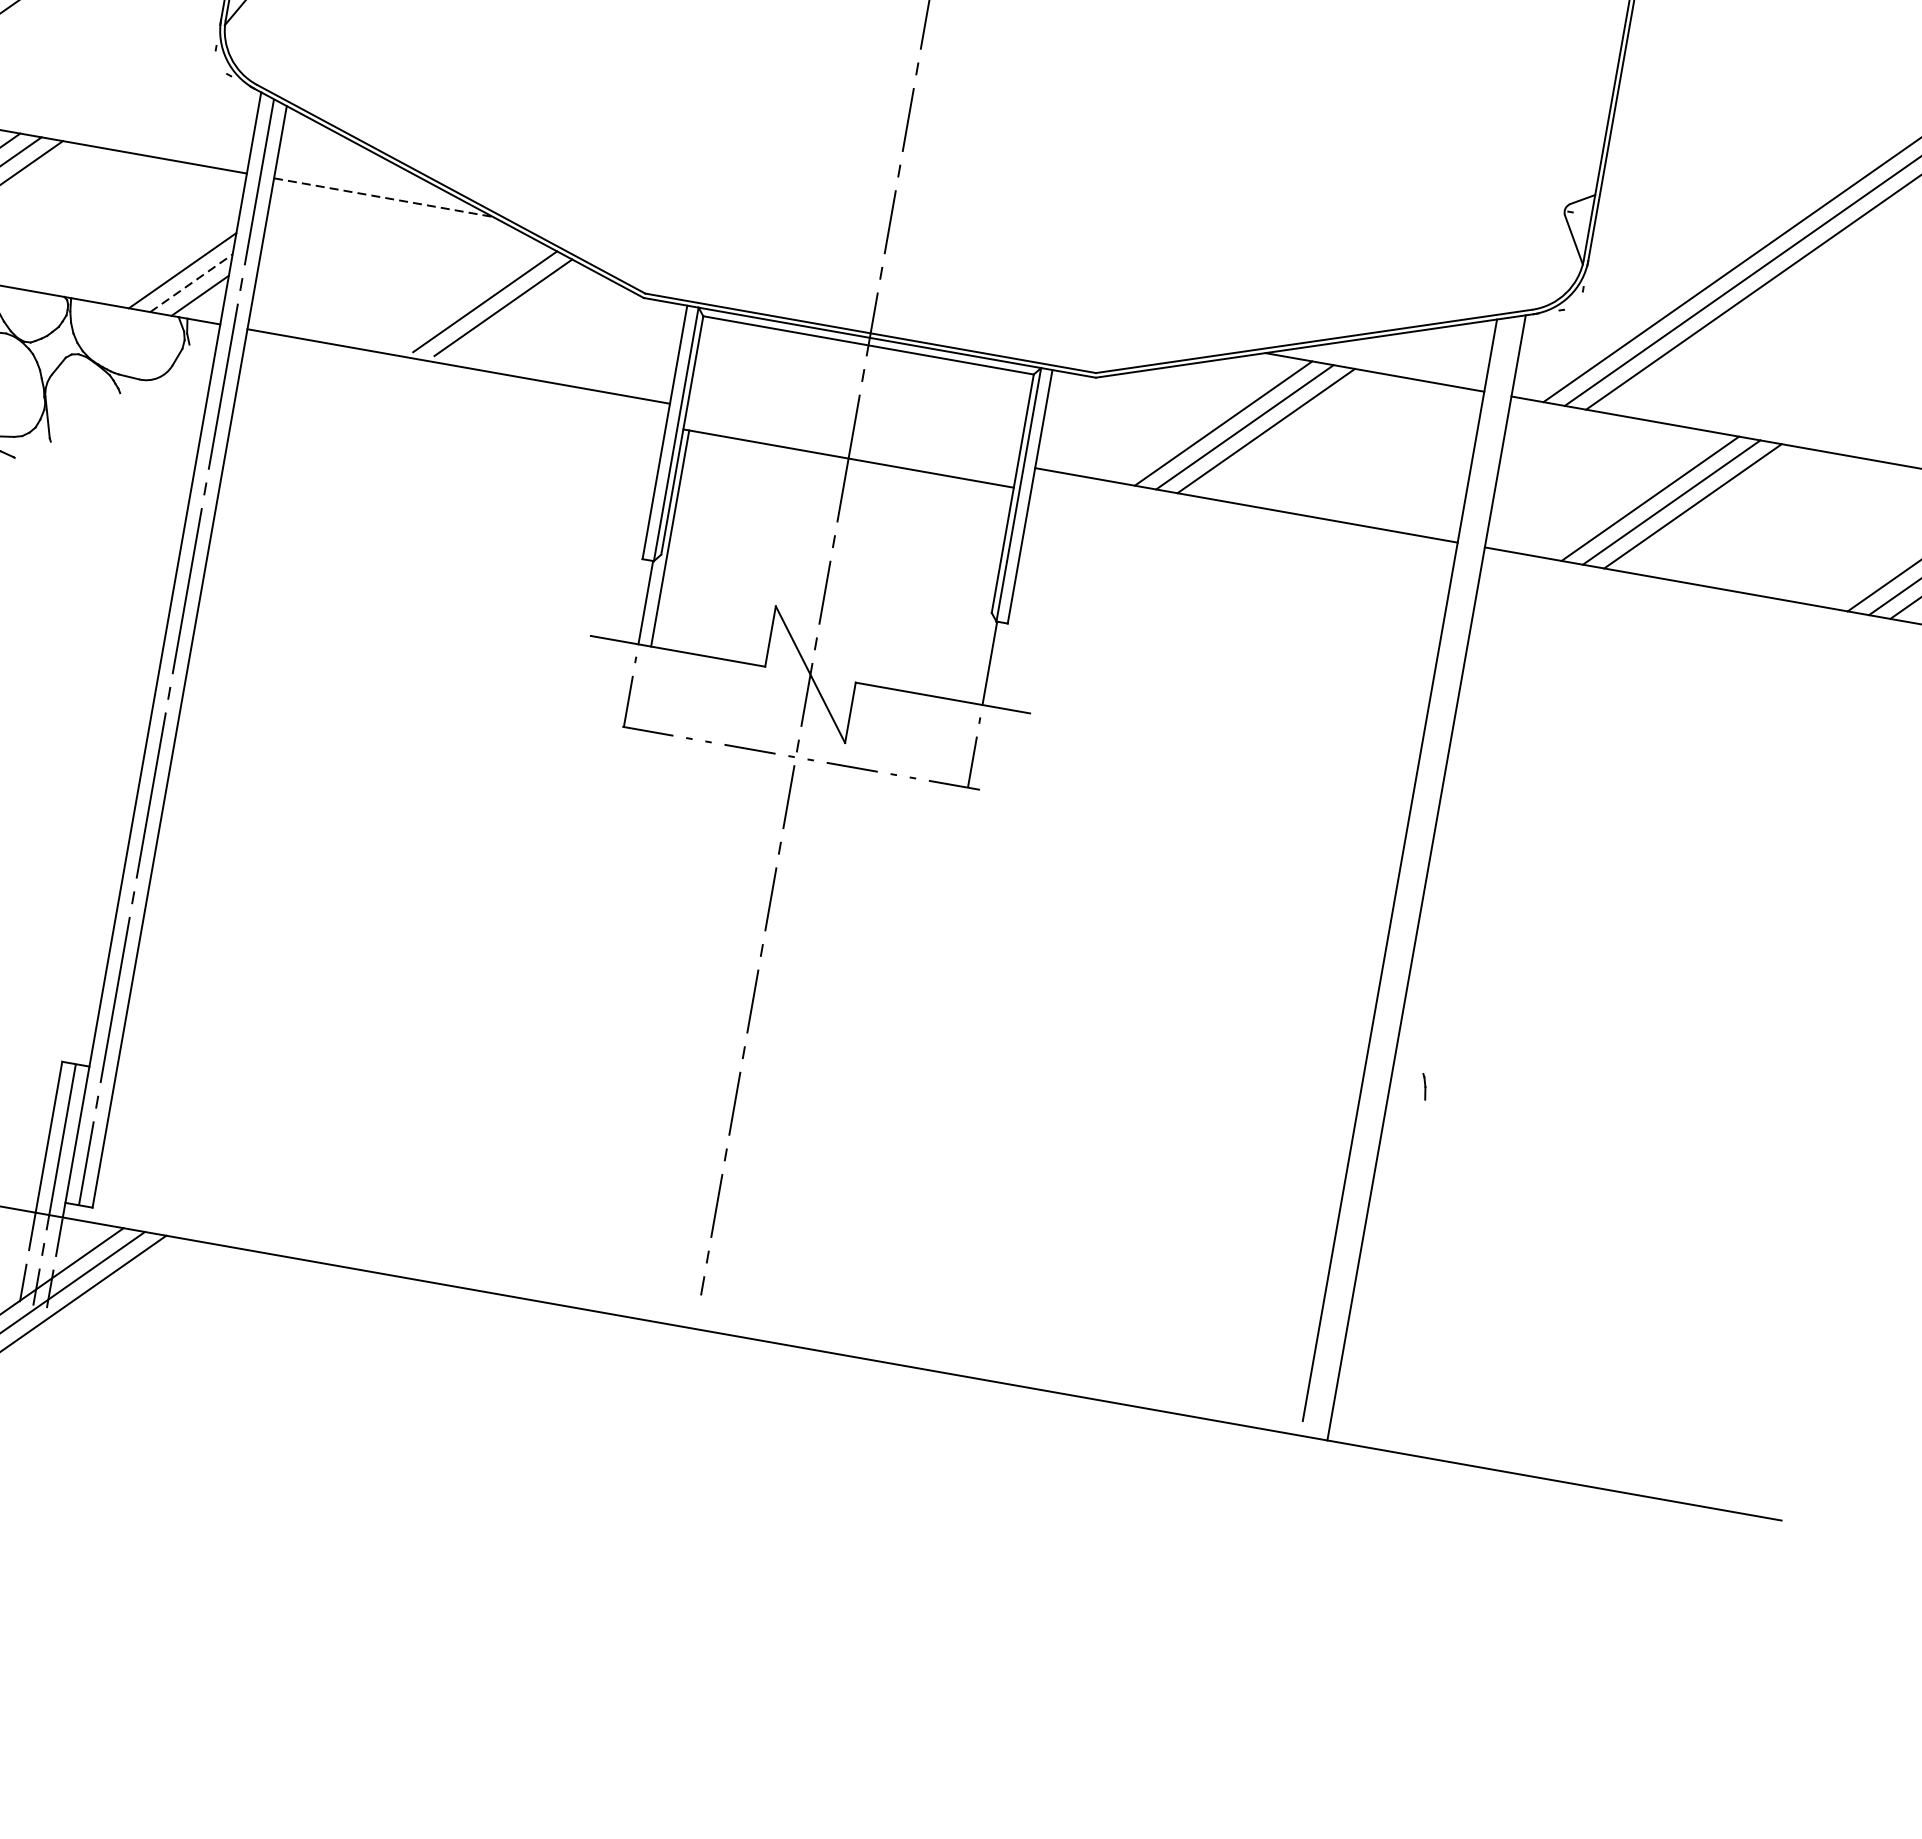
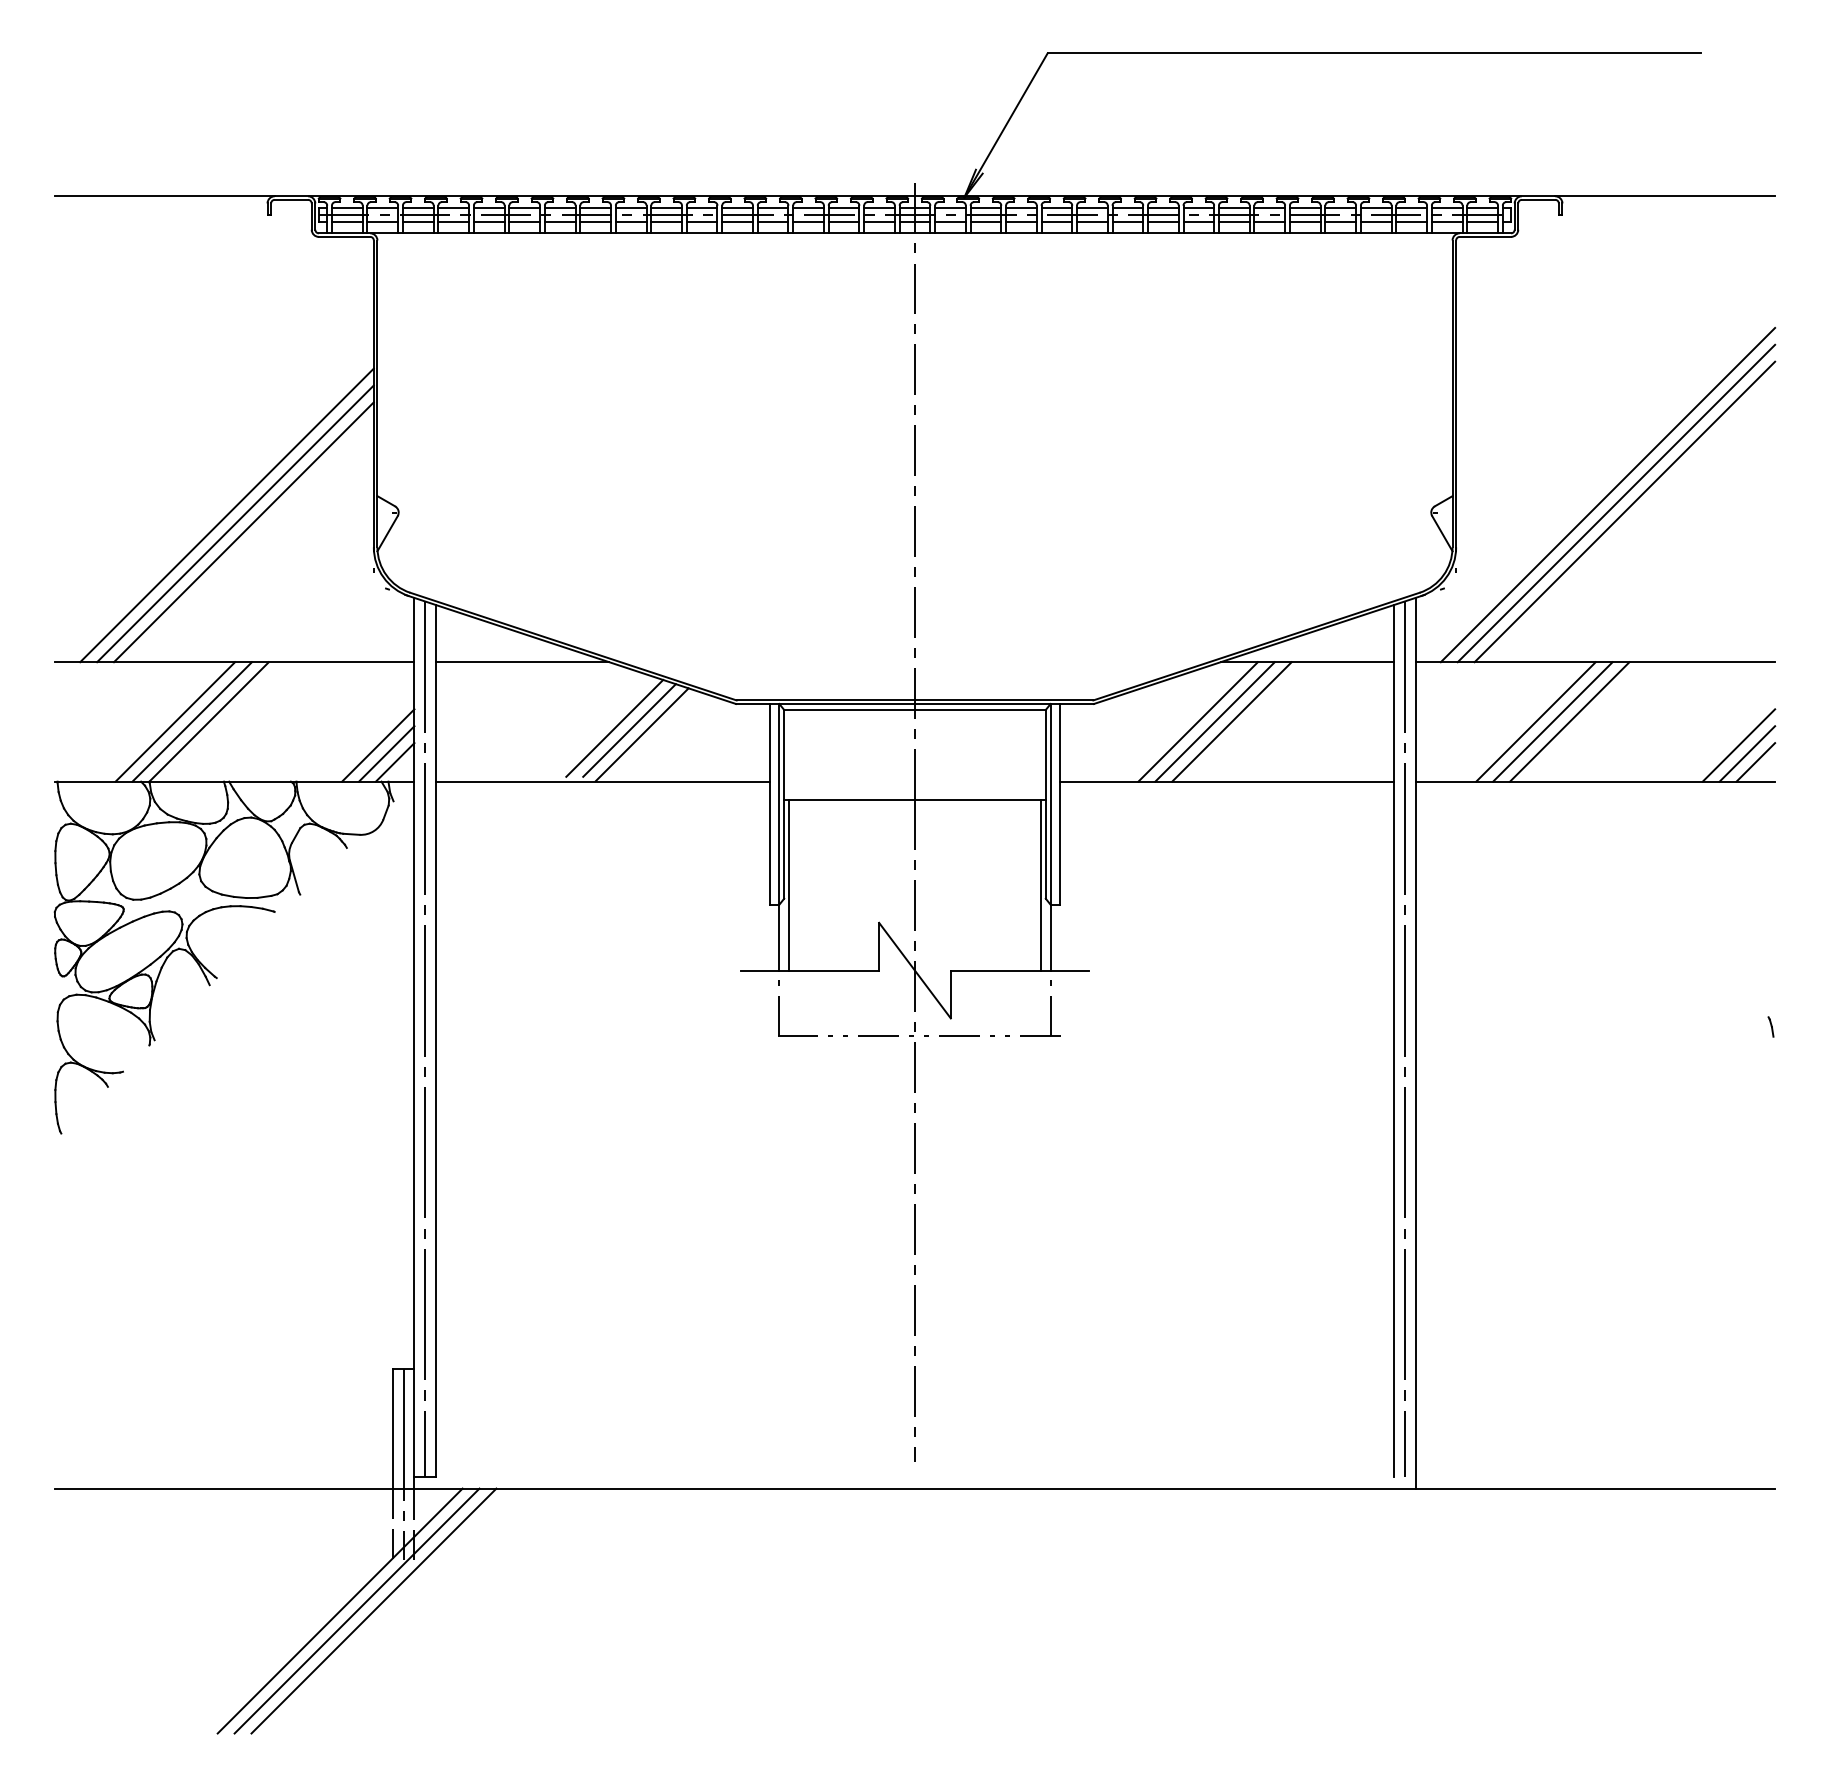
line: (383, 197) -> (522, 662), dashed -> solid
line: (192, 282) -> (387, 753), dashed -> solid
line: (517, 315) -> (641, 734), added
line: (989, 594) -> (1041, 884), added
line: (1413, 870) -> (1404, 1039), added
line: (1423, 1086) -> (1770, 1026), moved

